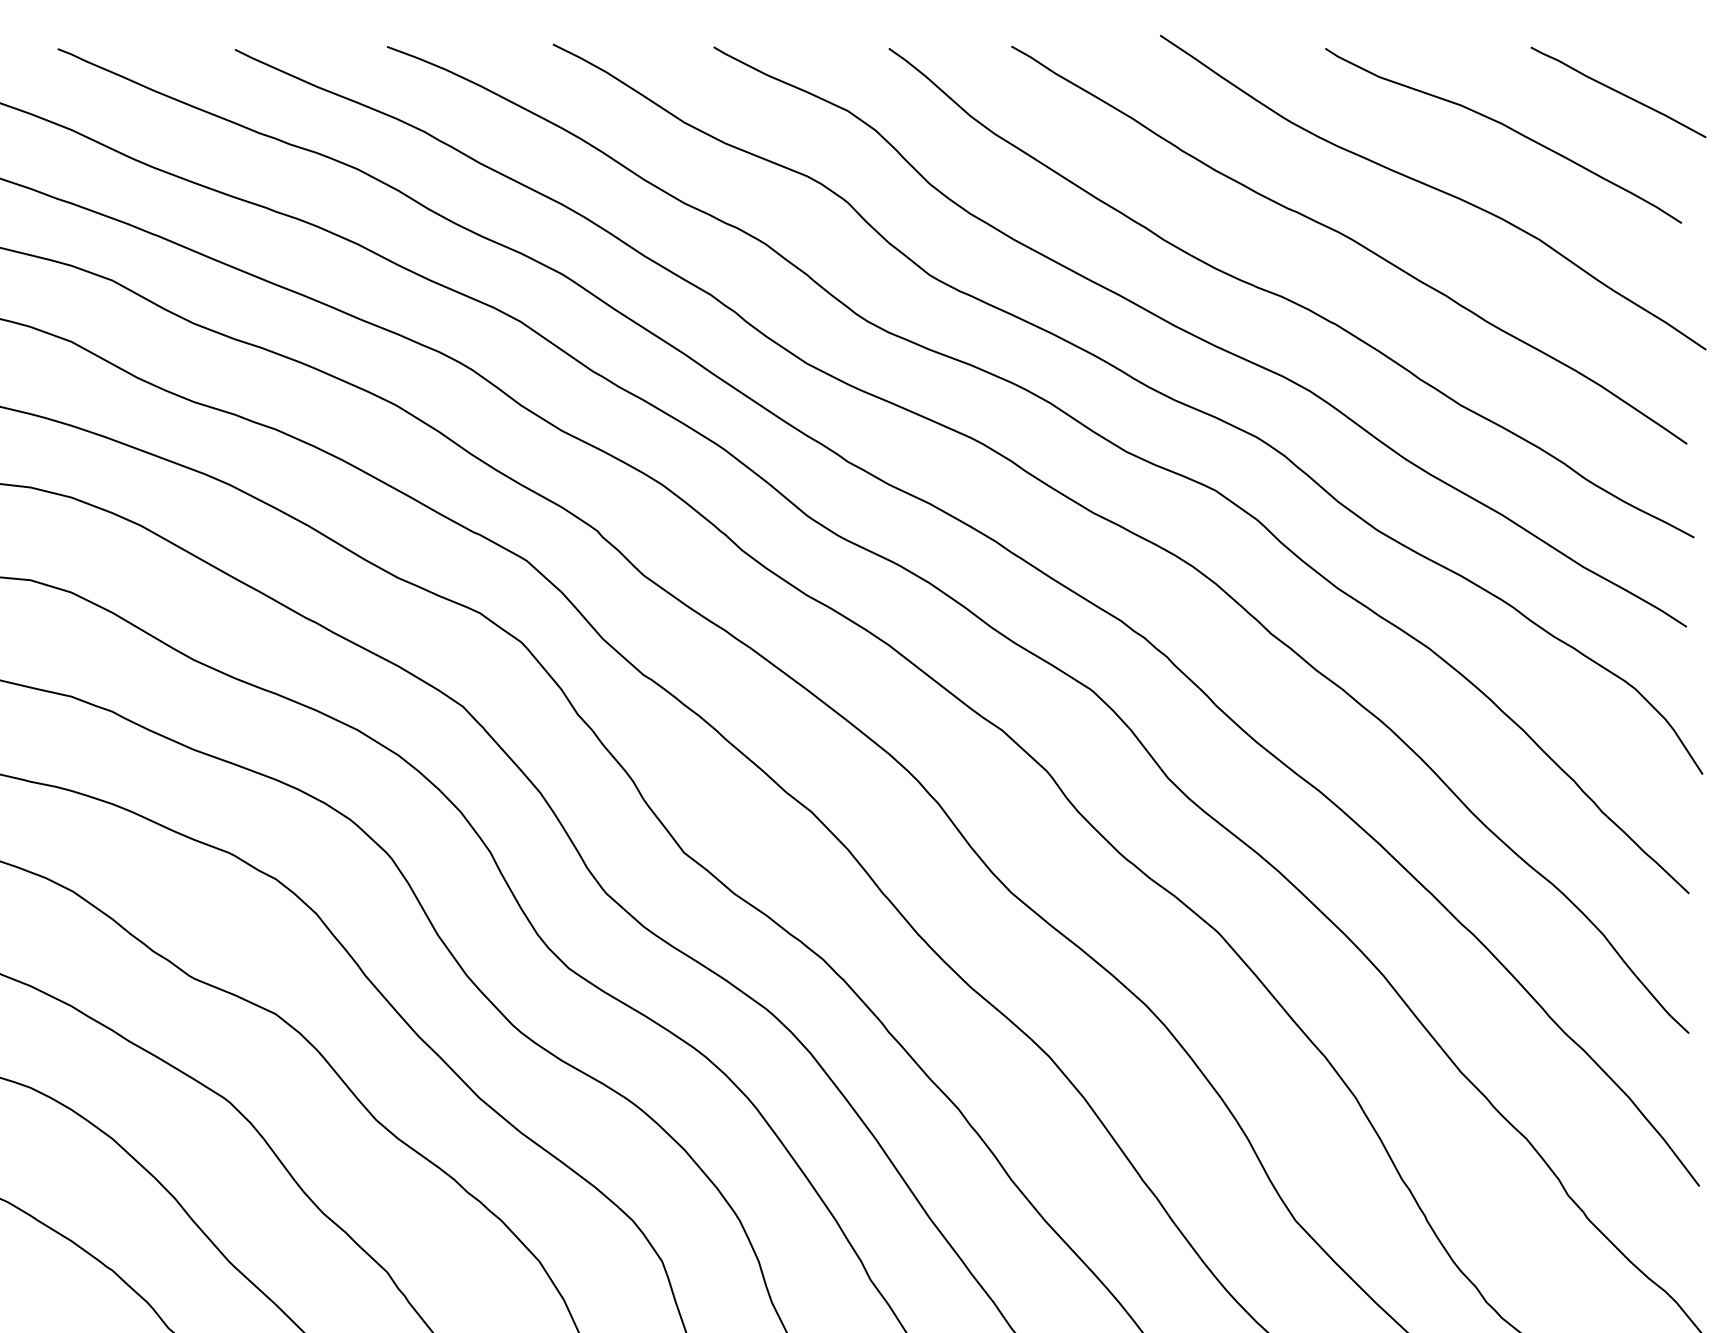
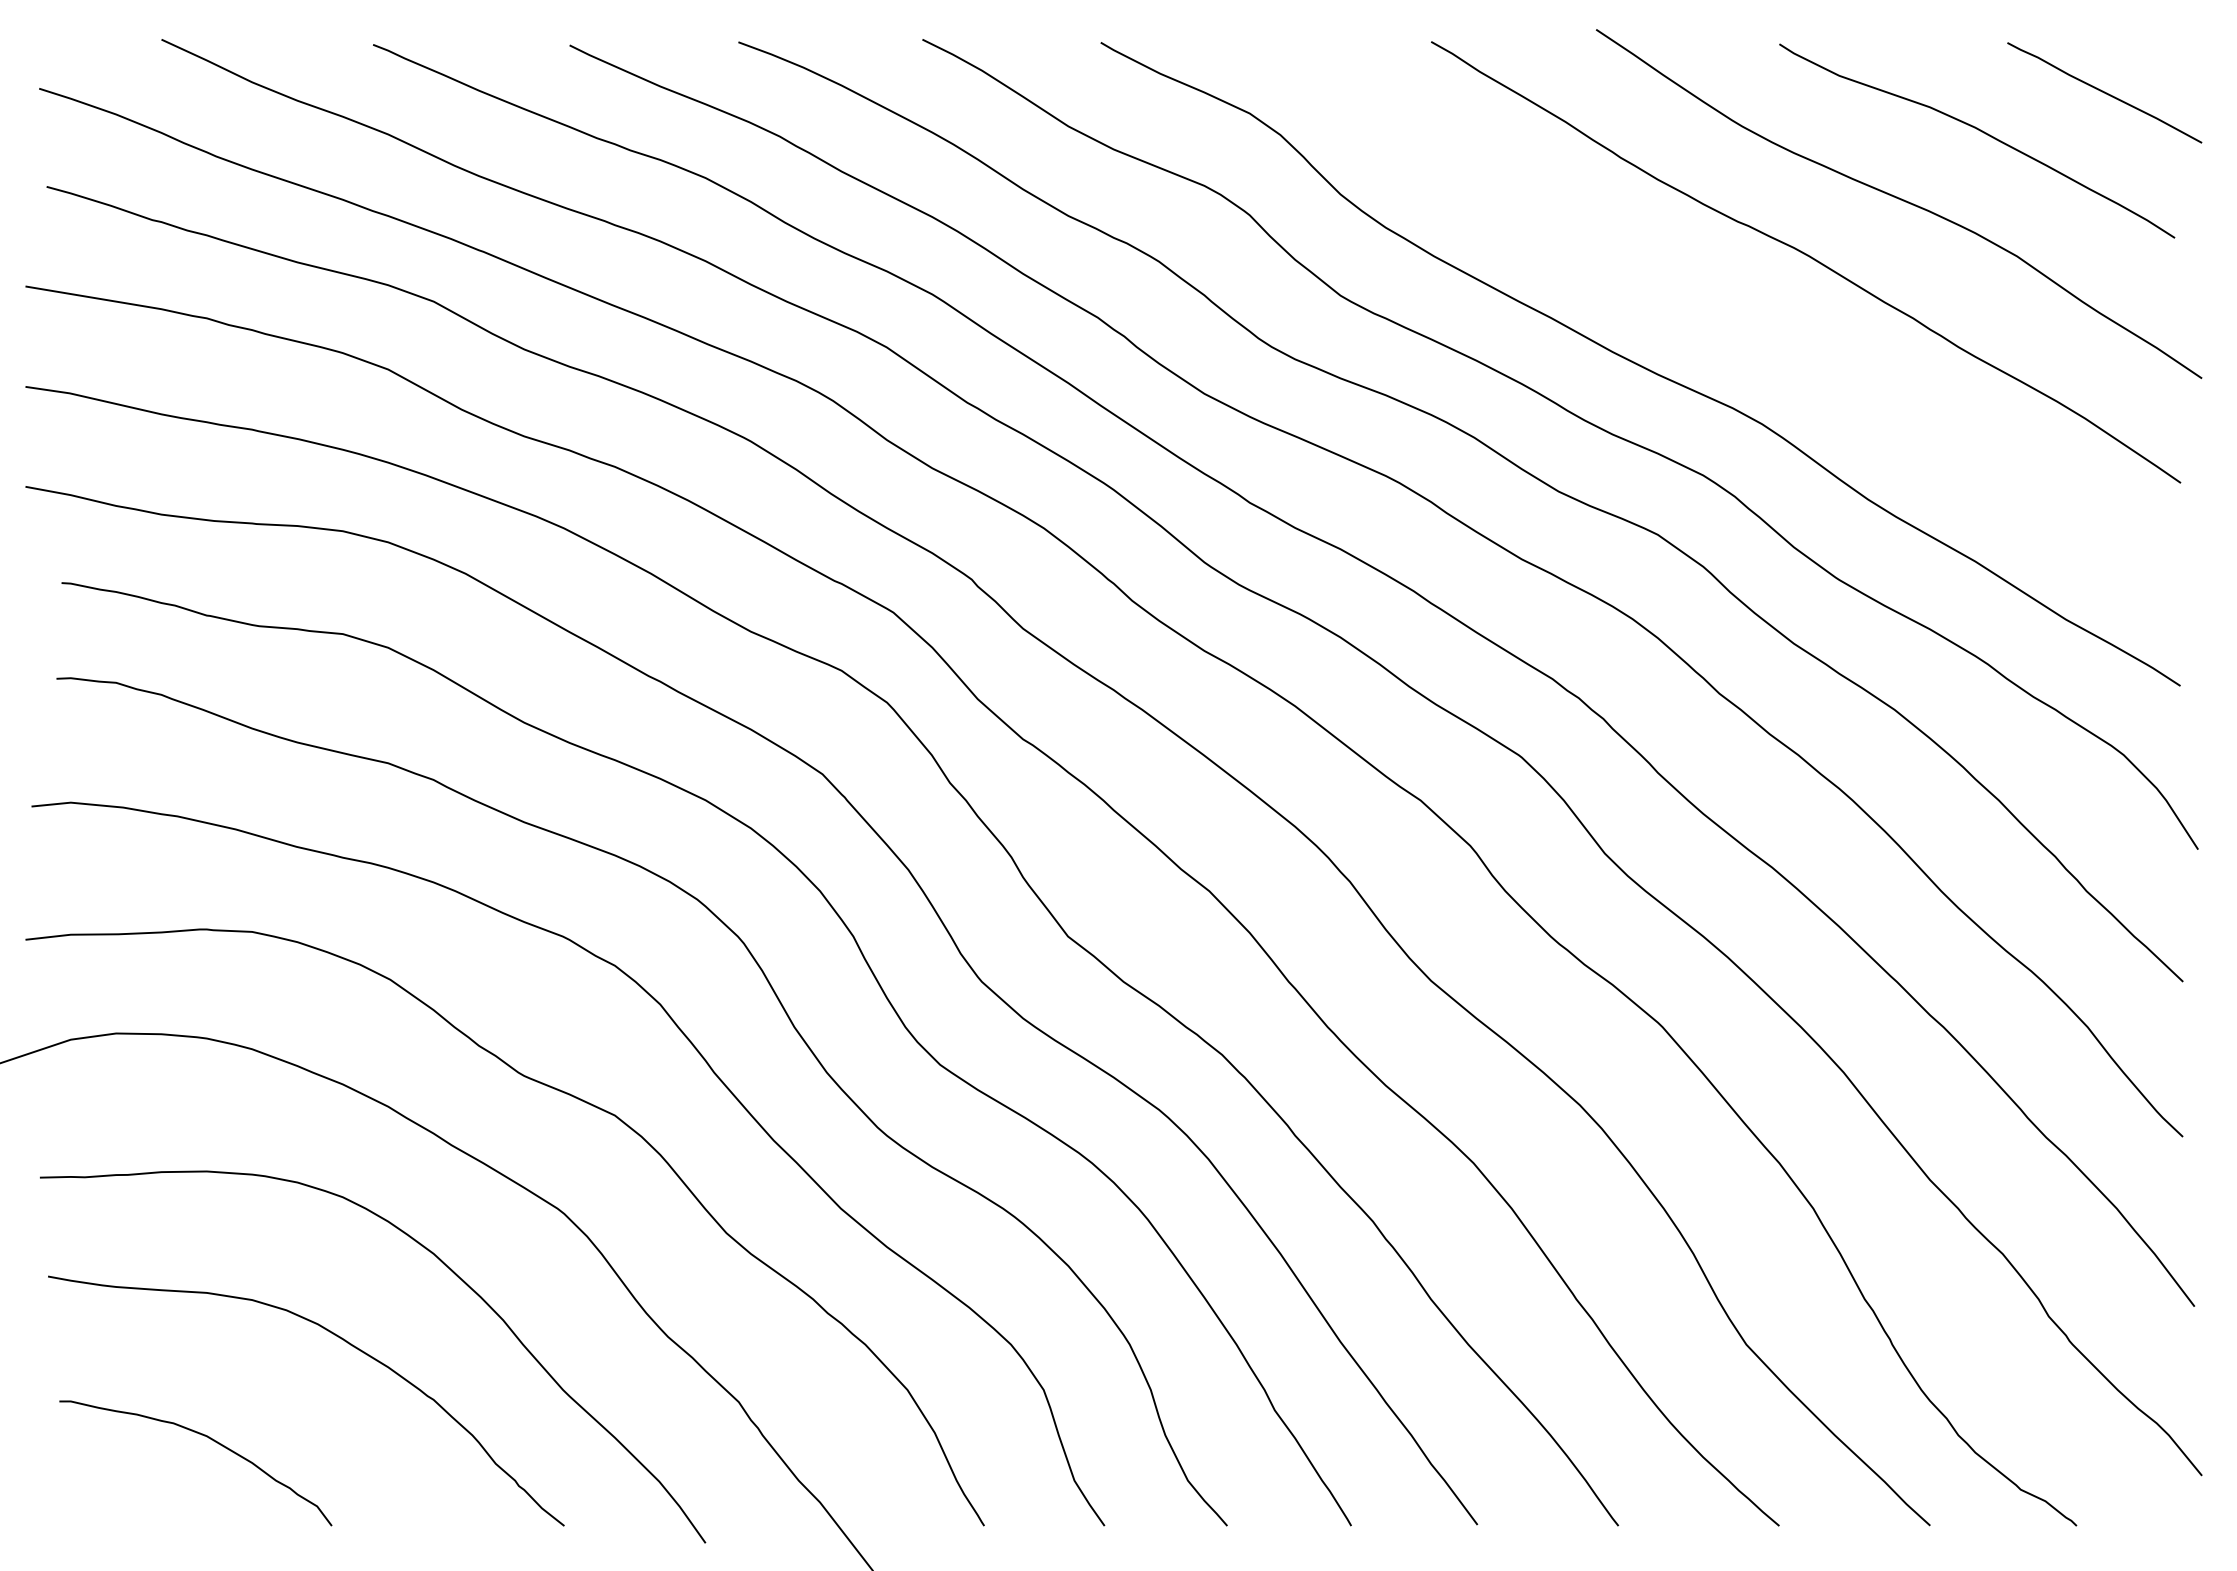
curve: (1289, 299) -> (1739, 322), removed

